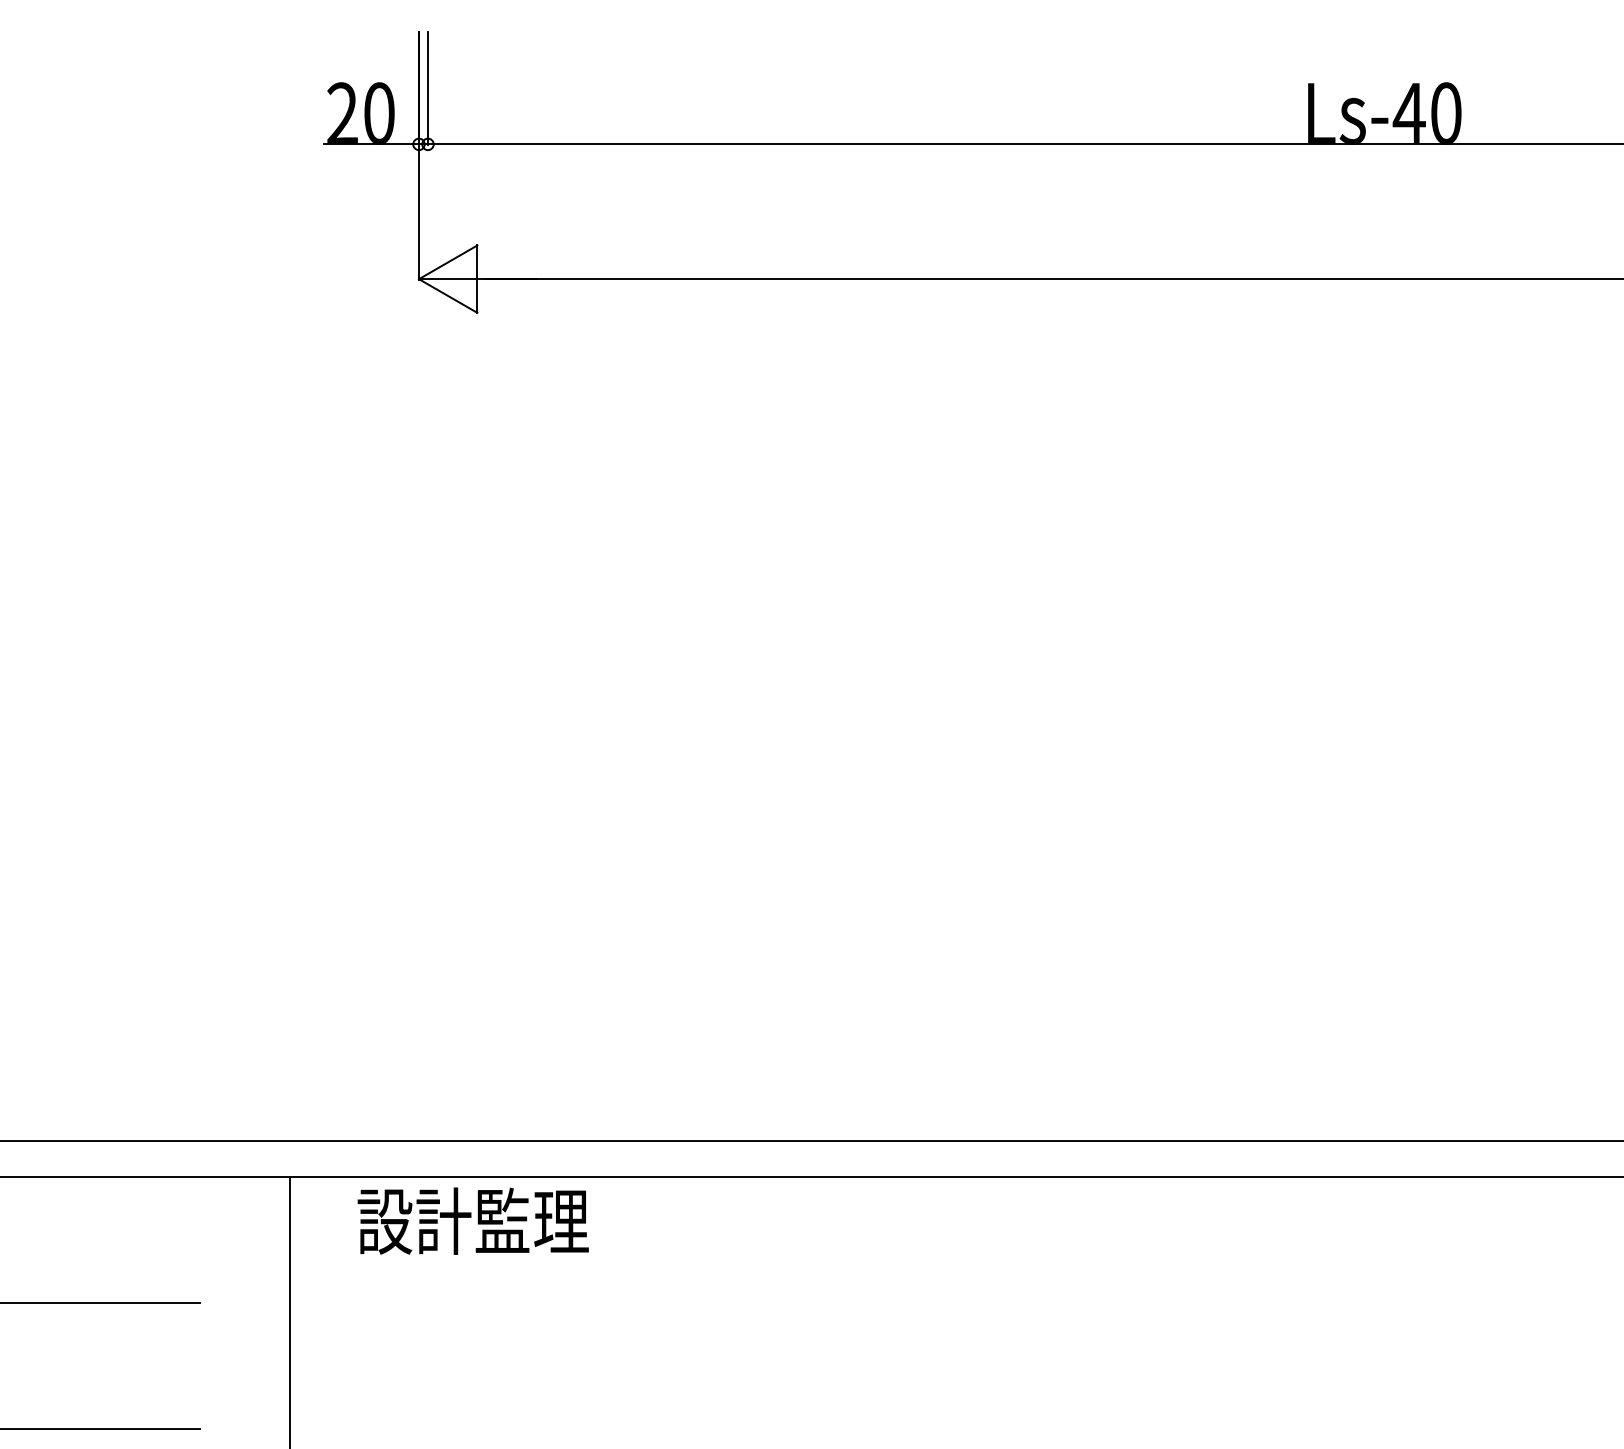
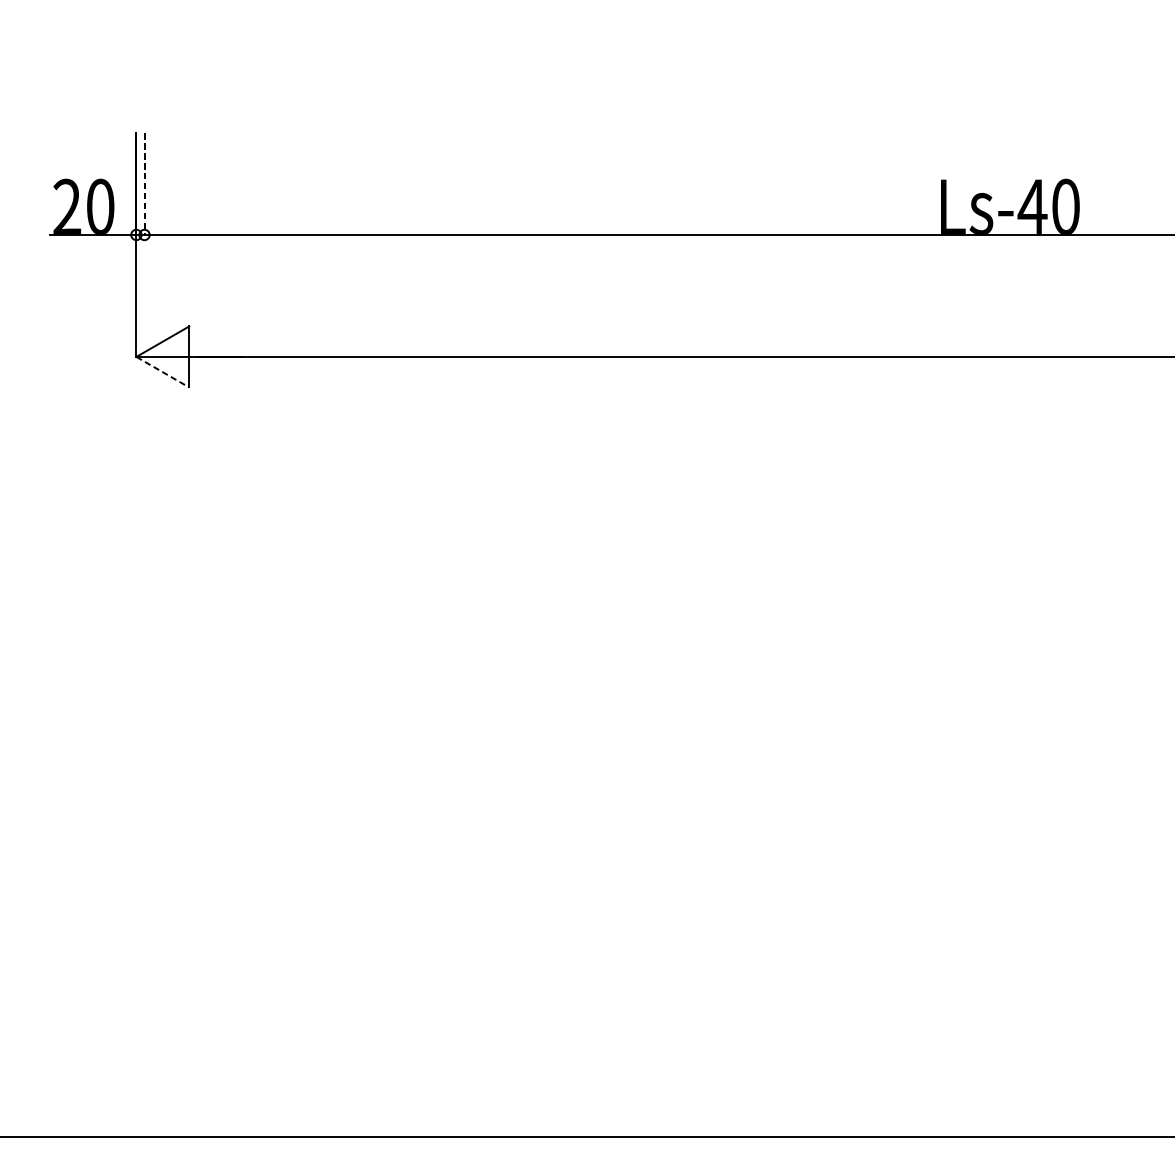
line: (427, 88) -> (144, 184), solid -> dashed
line: (448, 296) -> (163, 372), solid -> dashed

